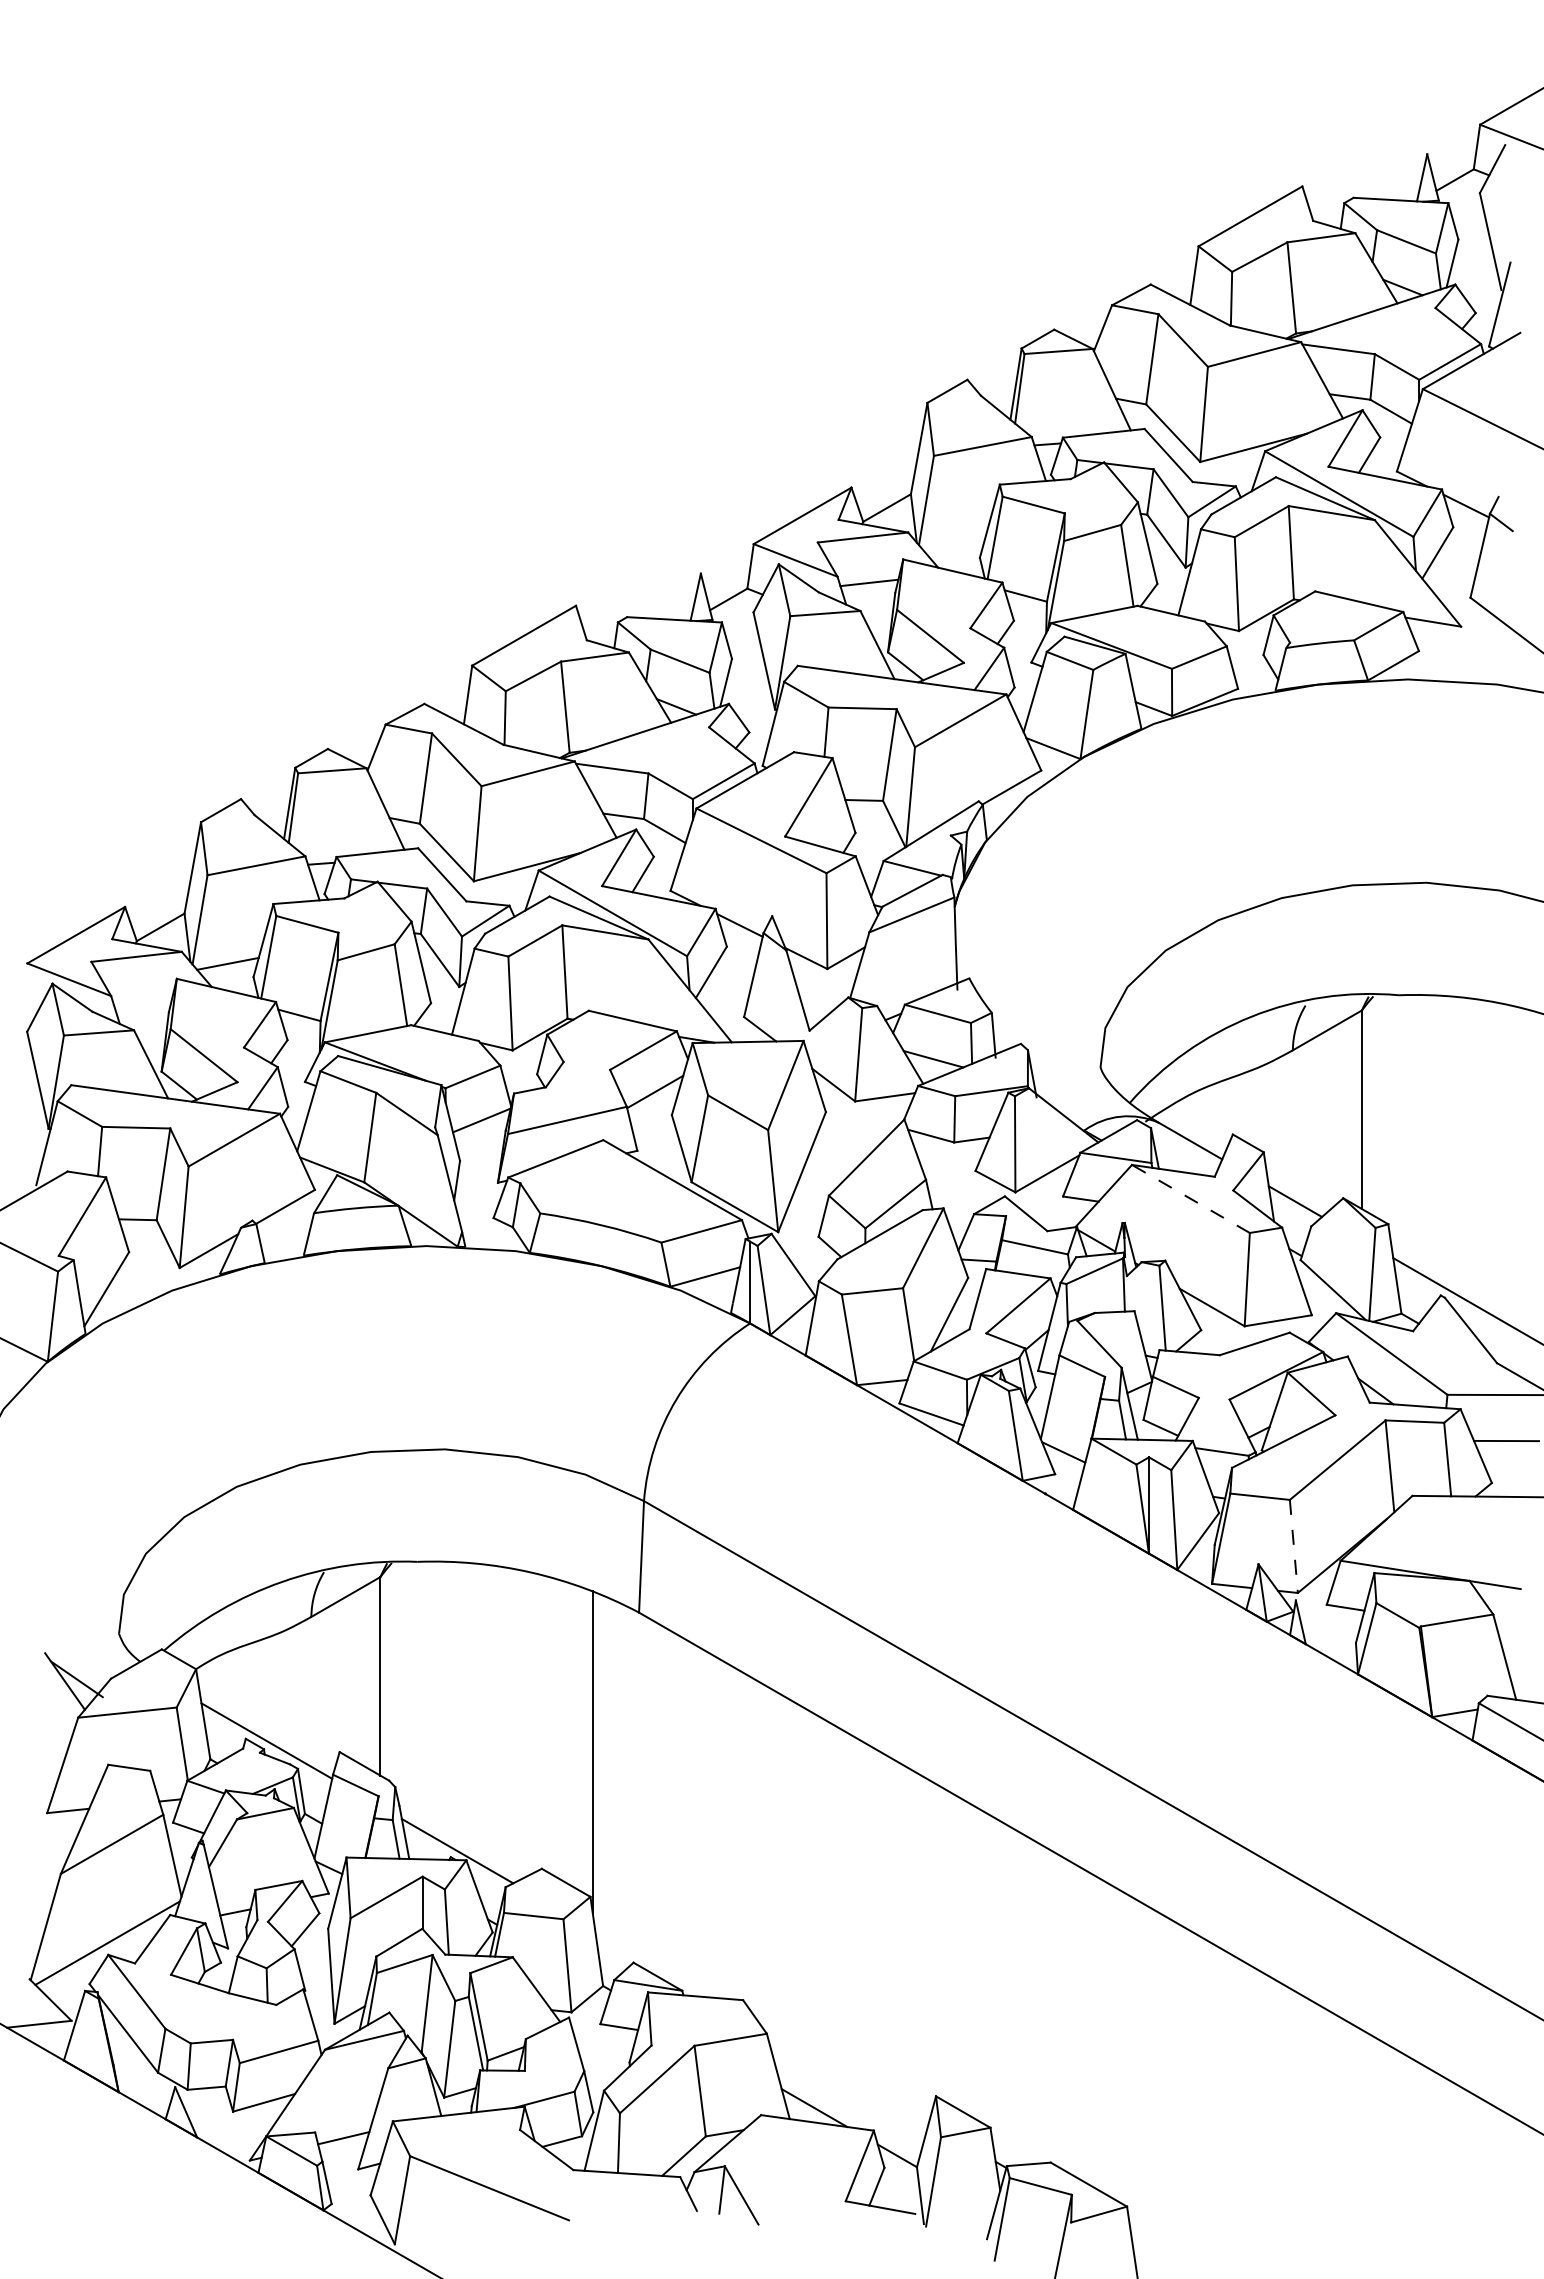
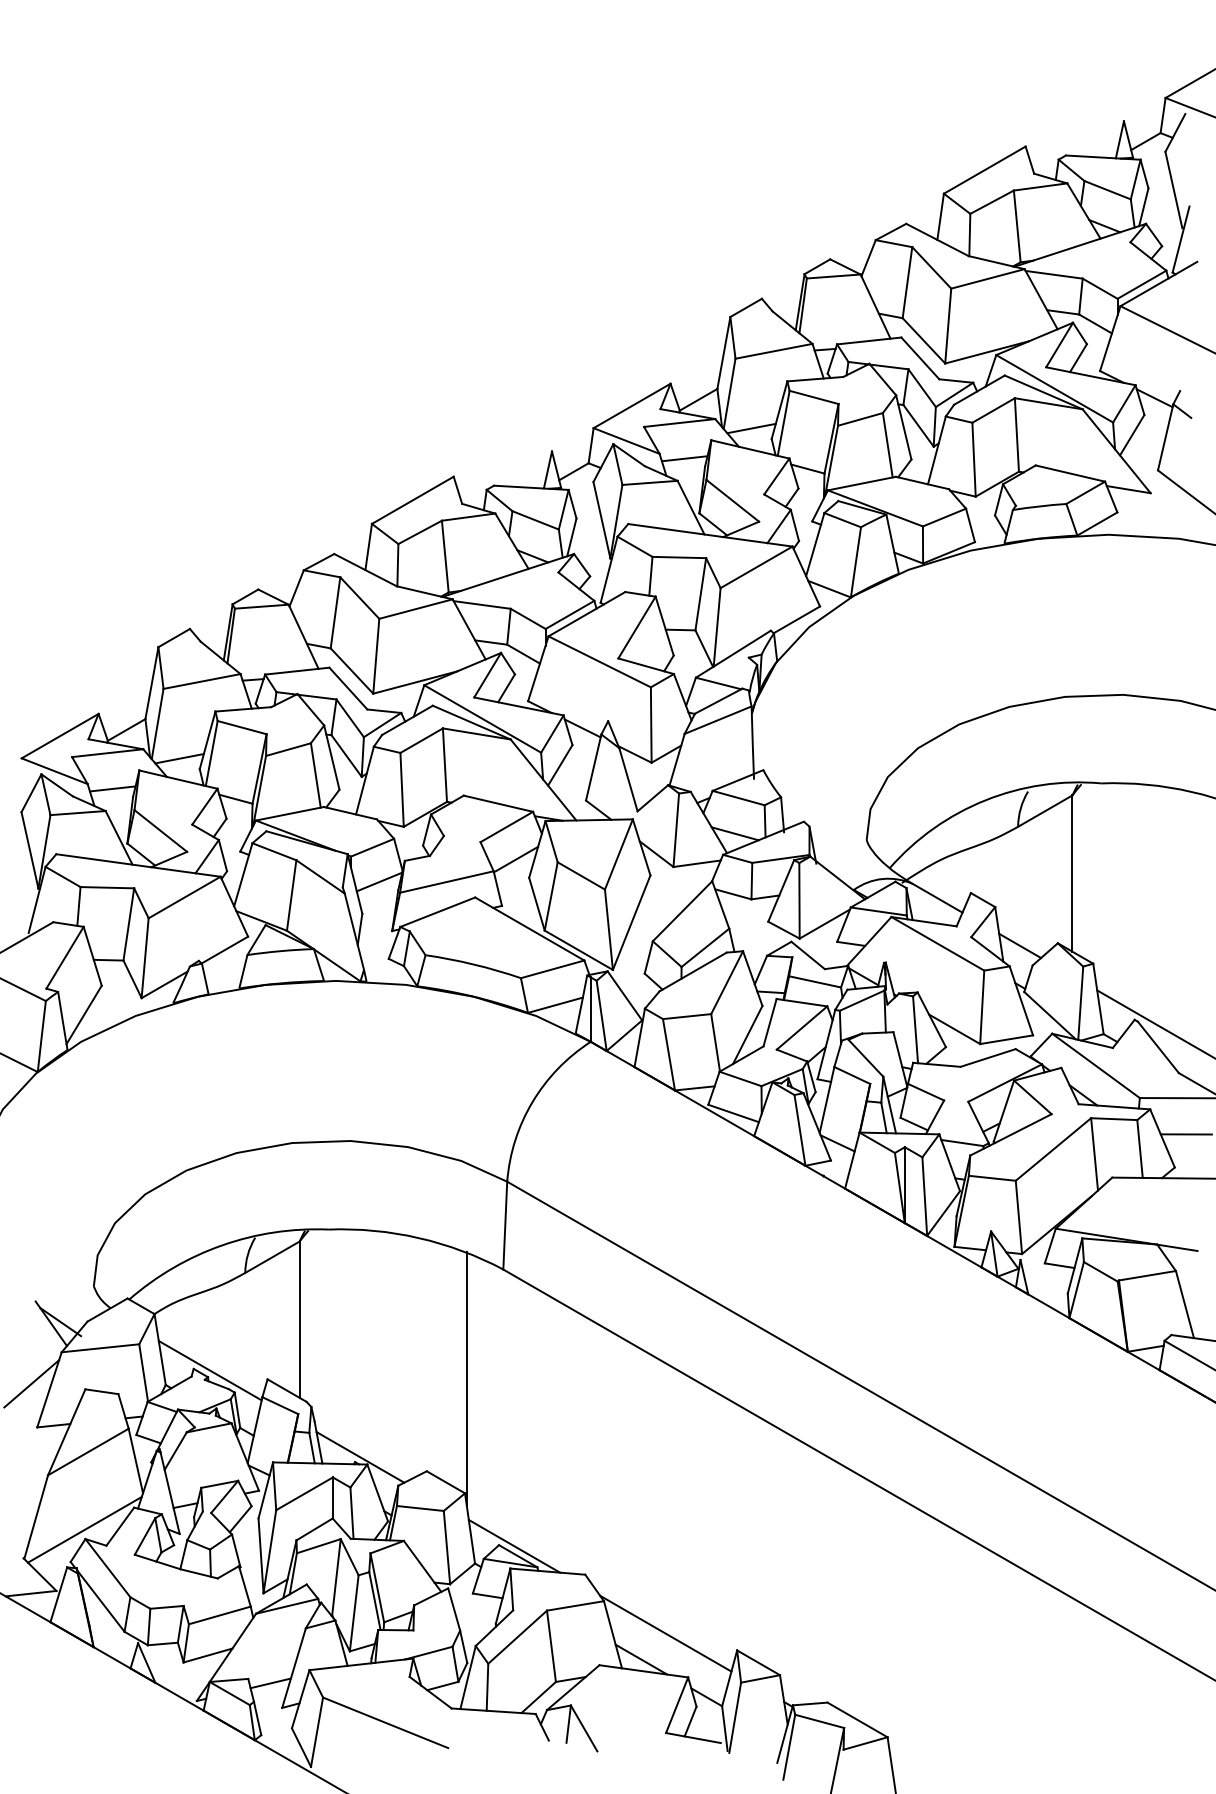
line: (954, 544) -> (751, 428), added
line: (143, 1002) -> (113, 789), added
line: (1190, 1198) -> (937, 943), dashed -> solid
line: (1293, 1546) -> (1018, 1217), dashed -> solid
line: (39, 1757) -> (31, 1383), added
line: (653, 1963) -> (514, 1545), added
line: (844, 2074) -> (665, 1633), added

